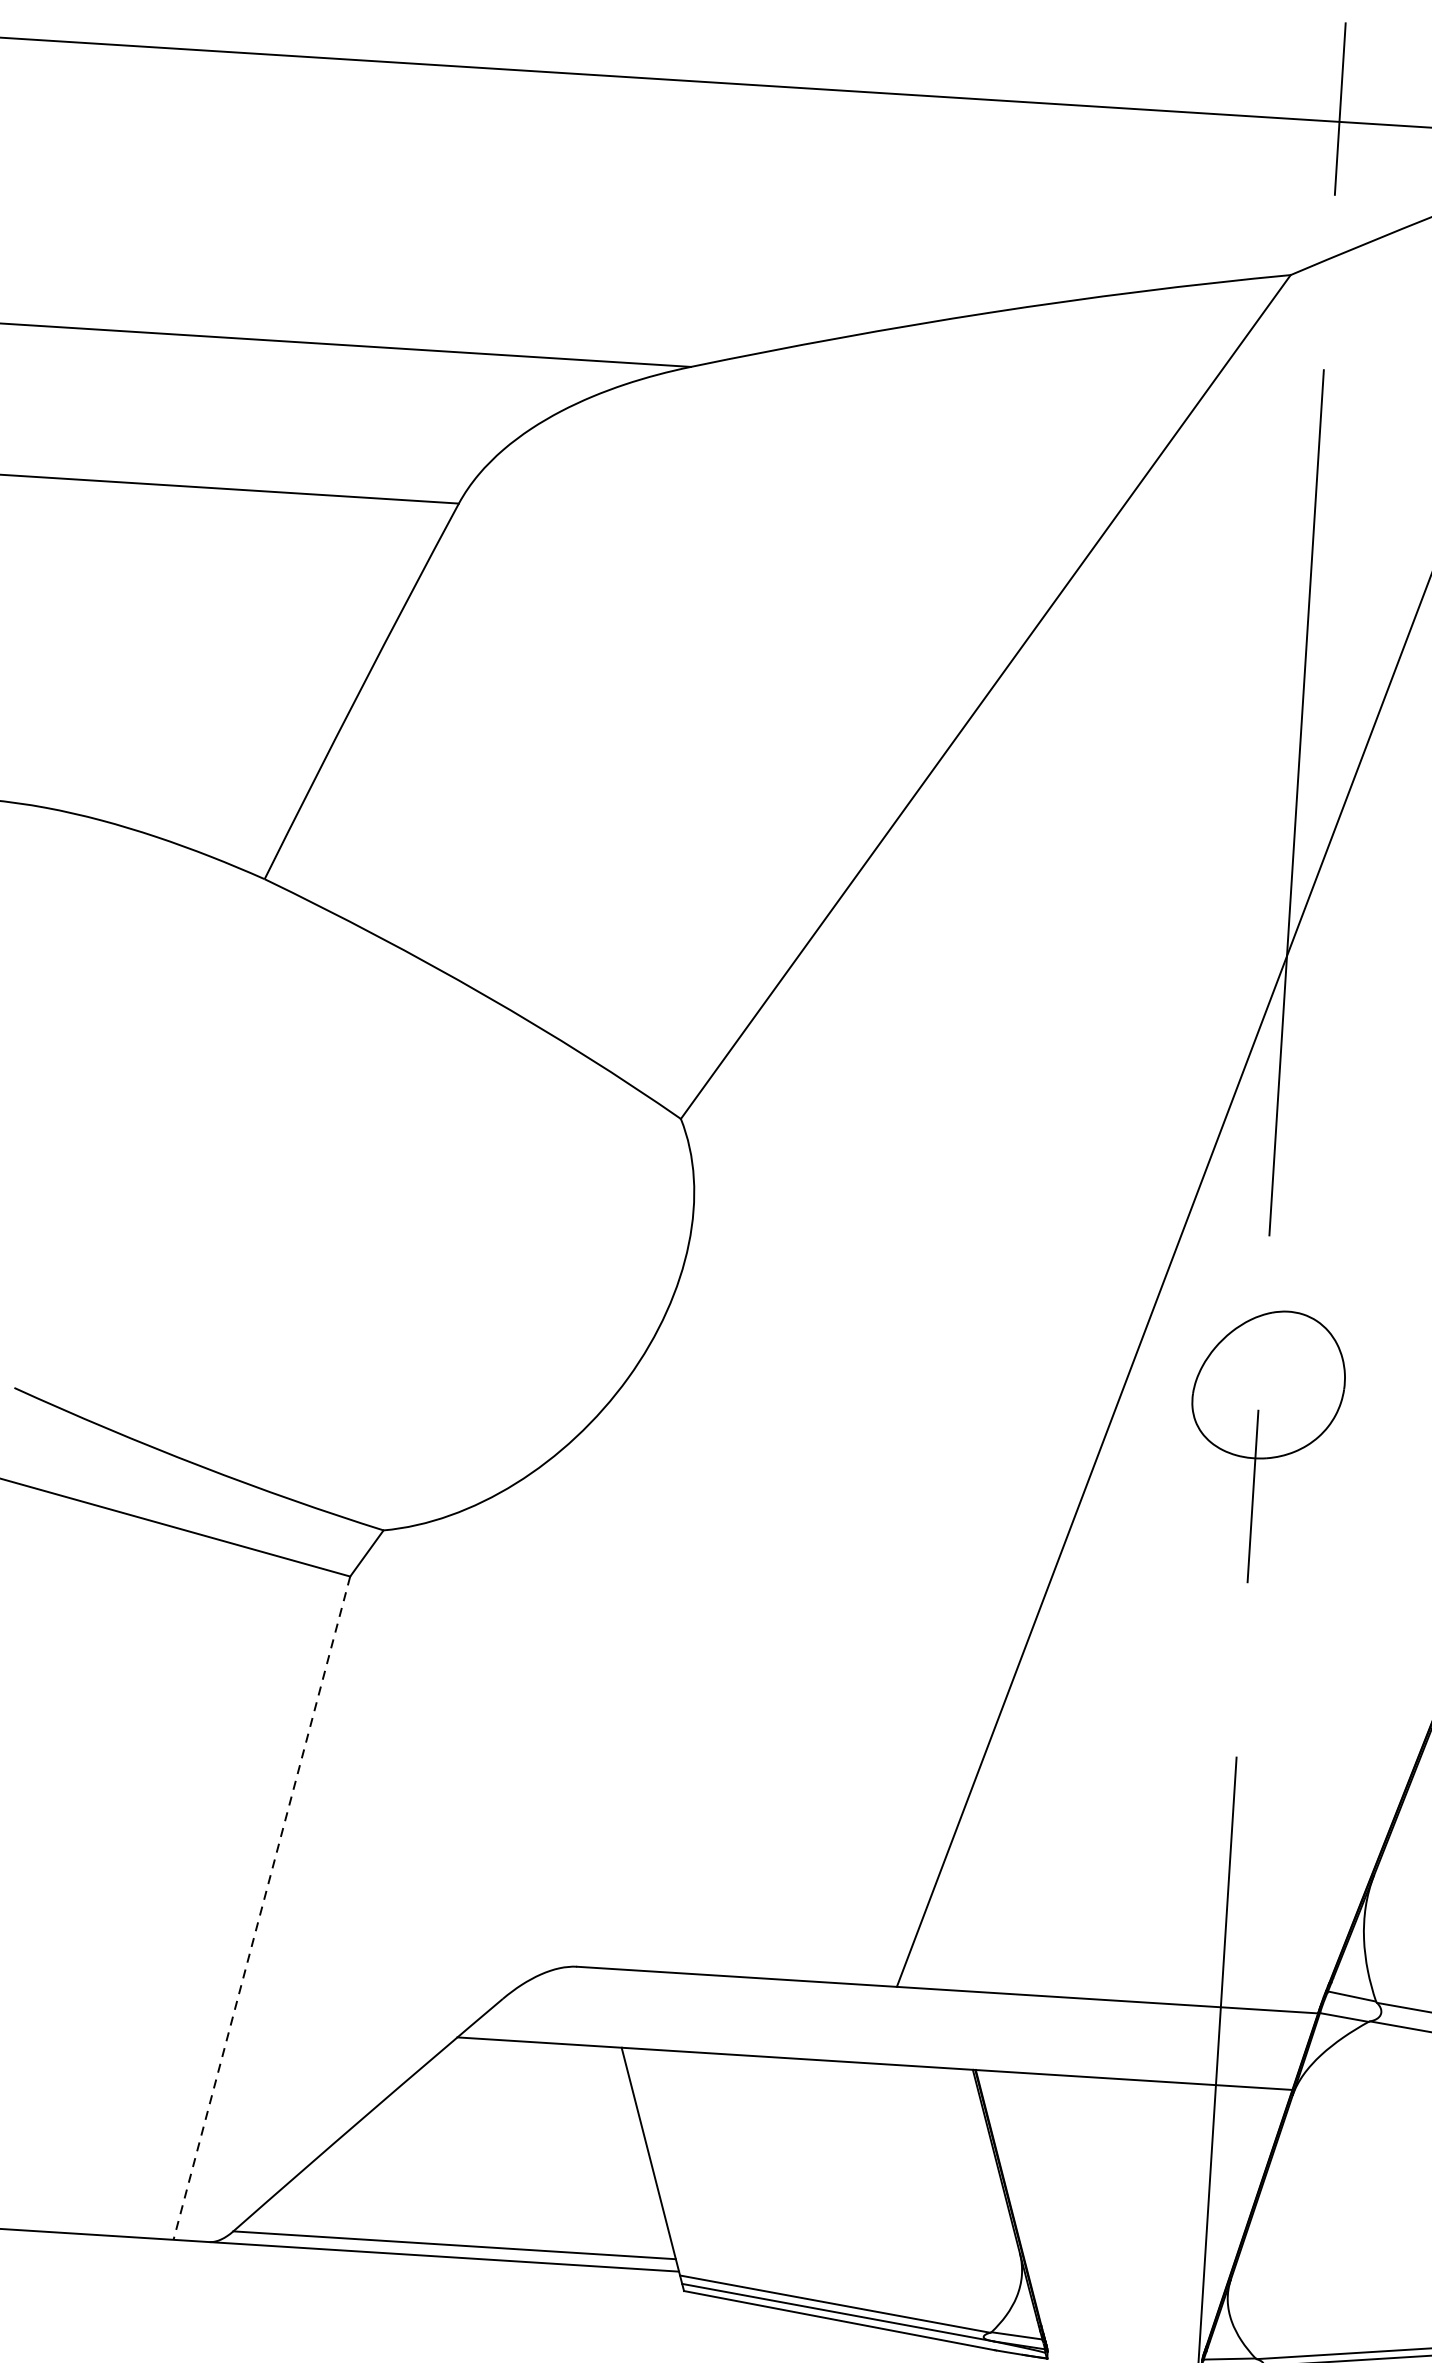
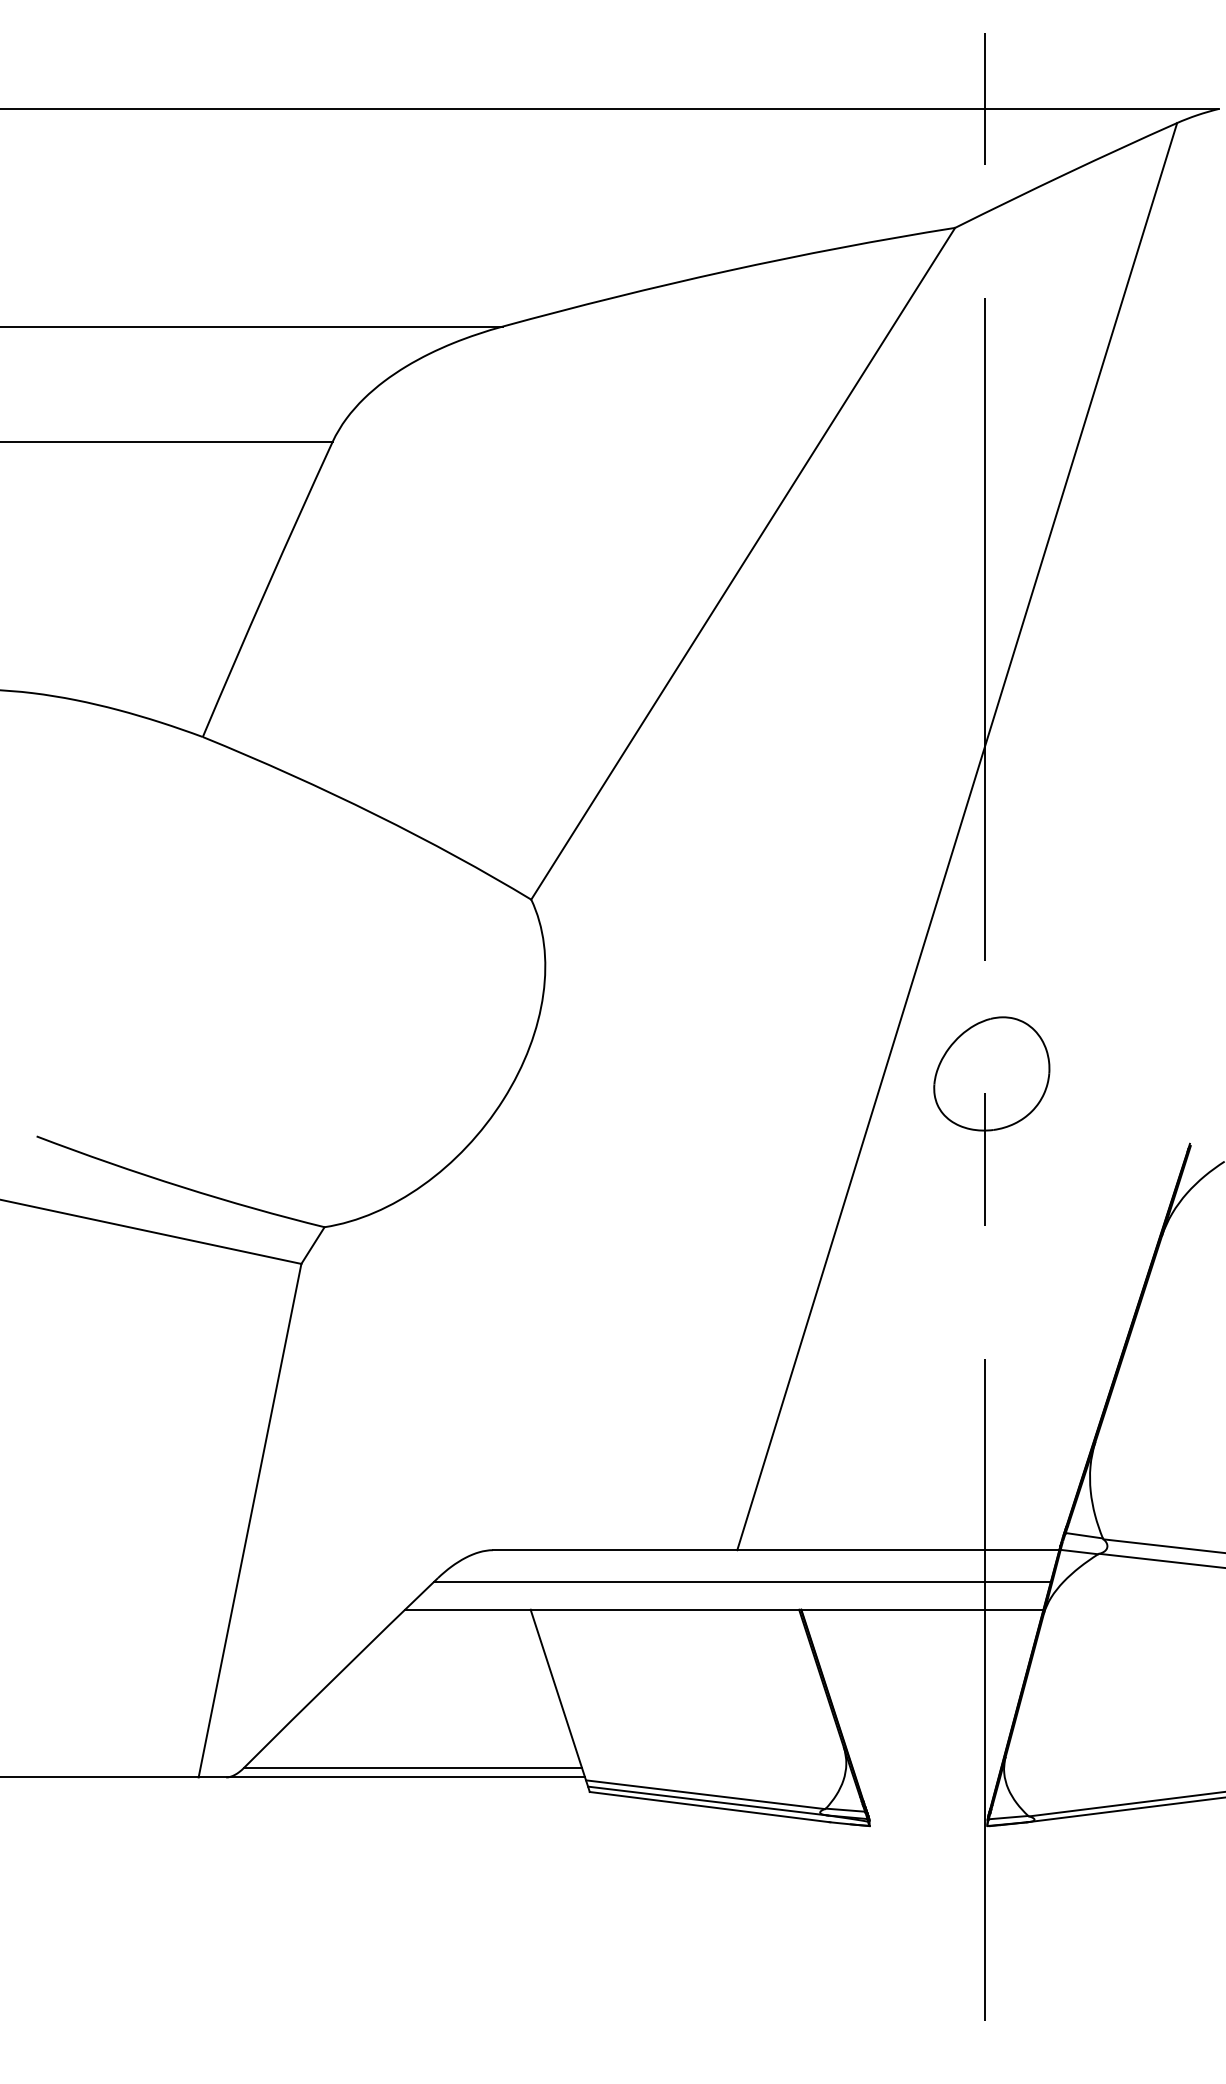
line: (262, 1907) -> (250, 1520), dashed -> solid
line: (901, 2028) -> (742, 1581), added

